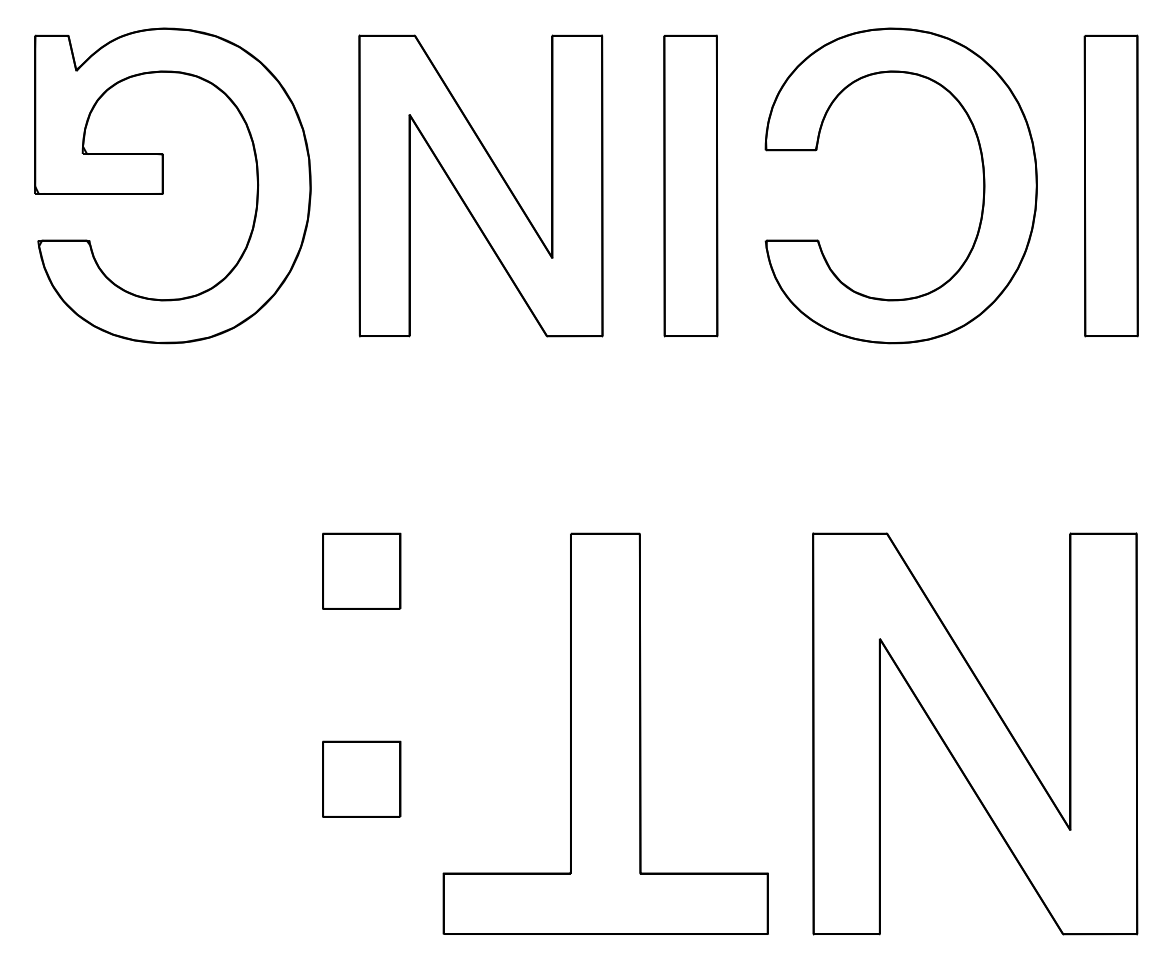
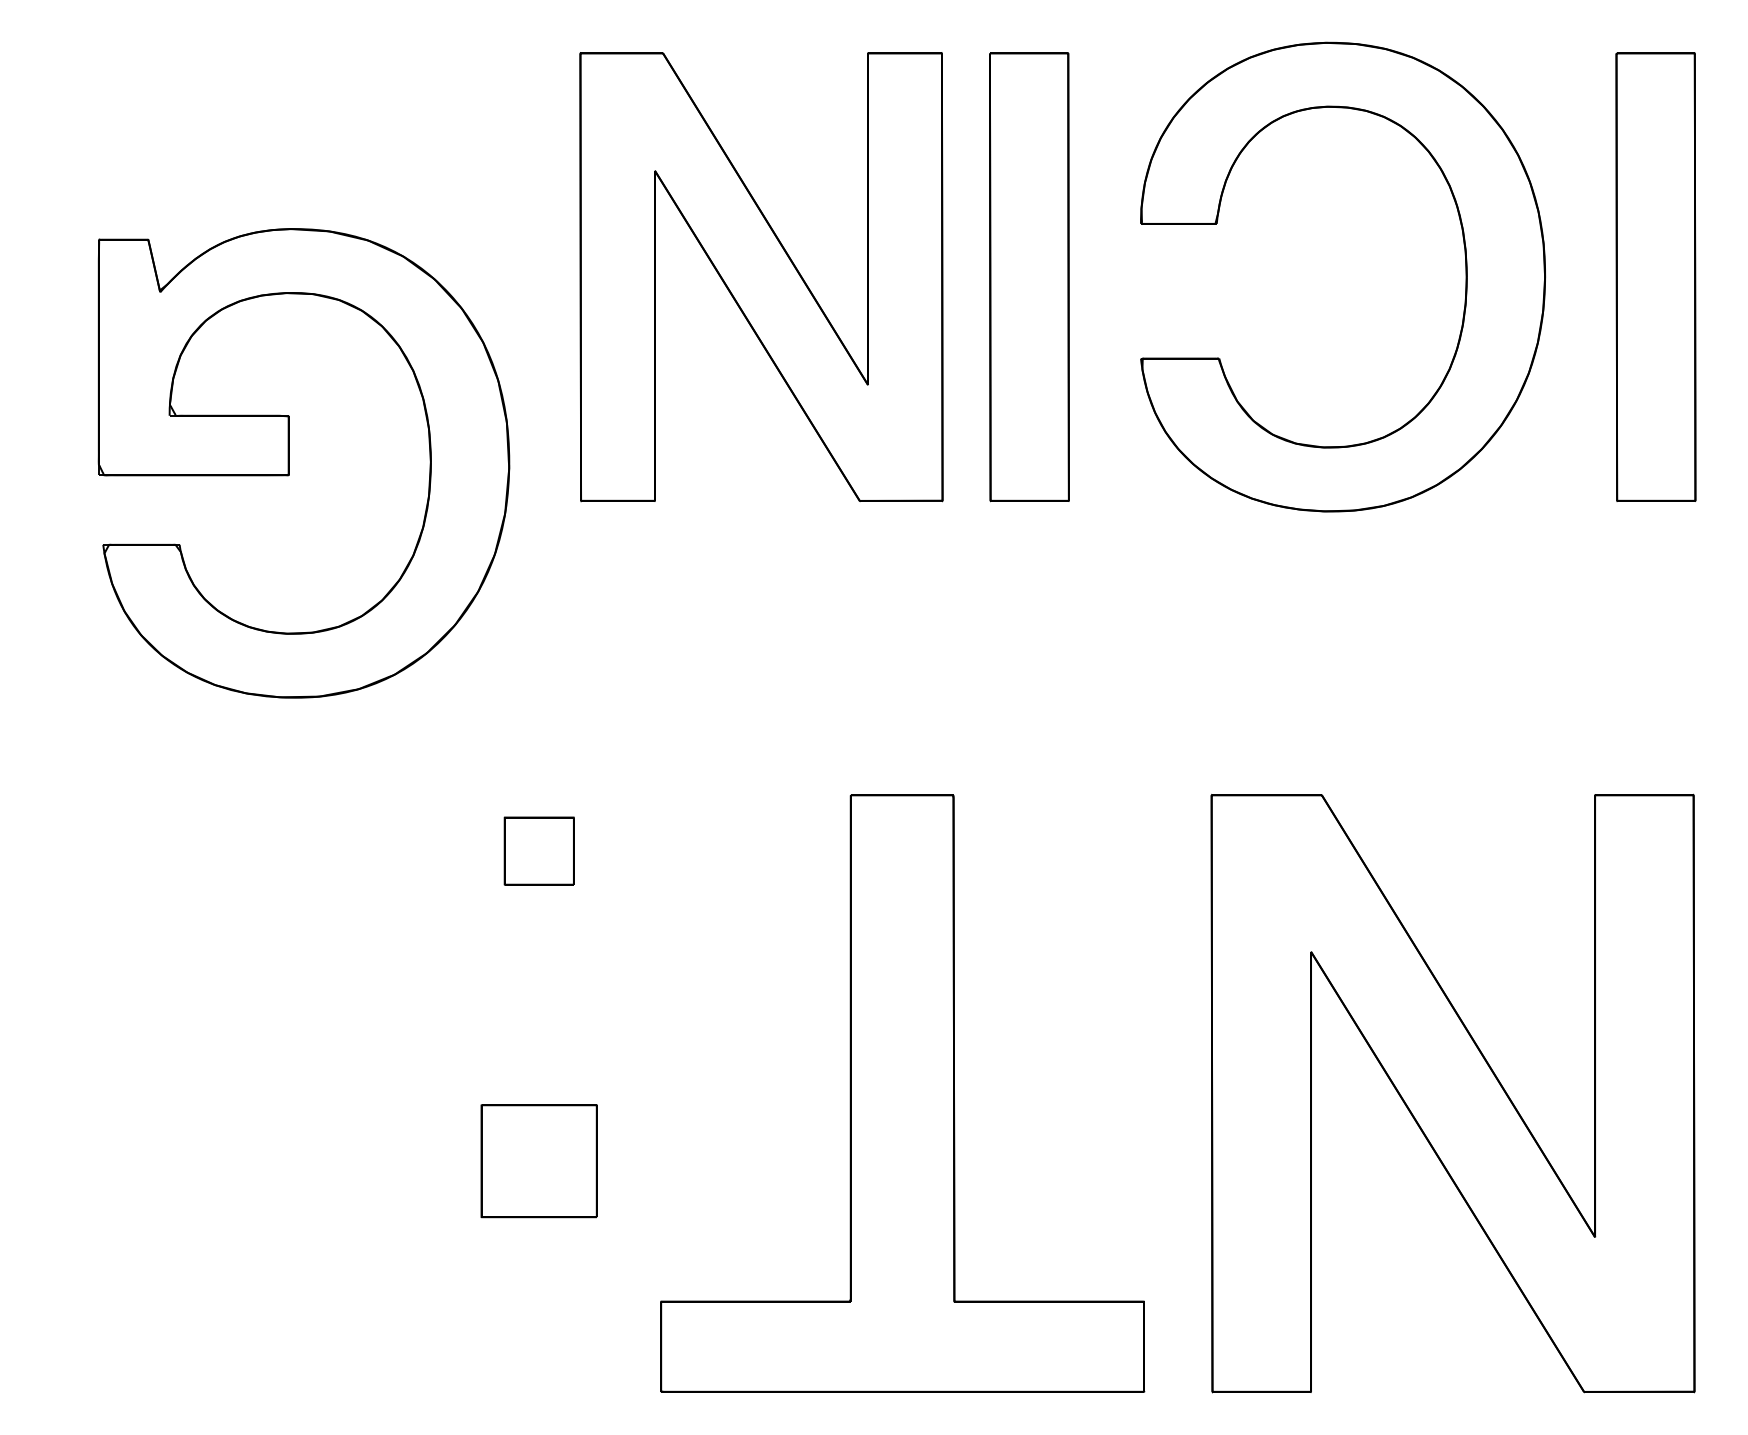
part: (163, 185) -> (289, 462), moved
part: (480, 185) -> (760, 276), moved
part: (361, 570) -> (538, 850), size x0.6

